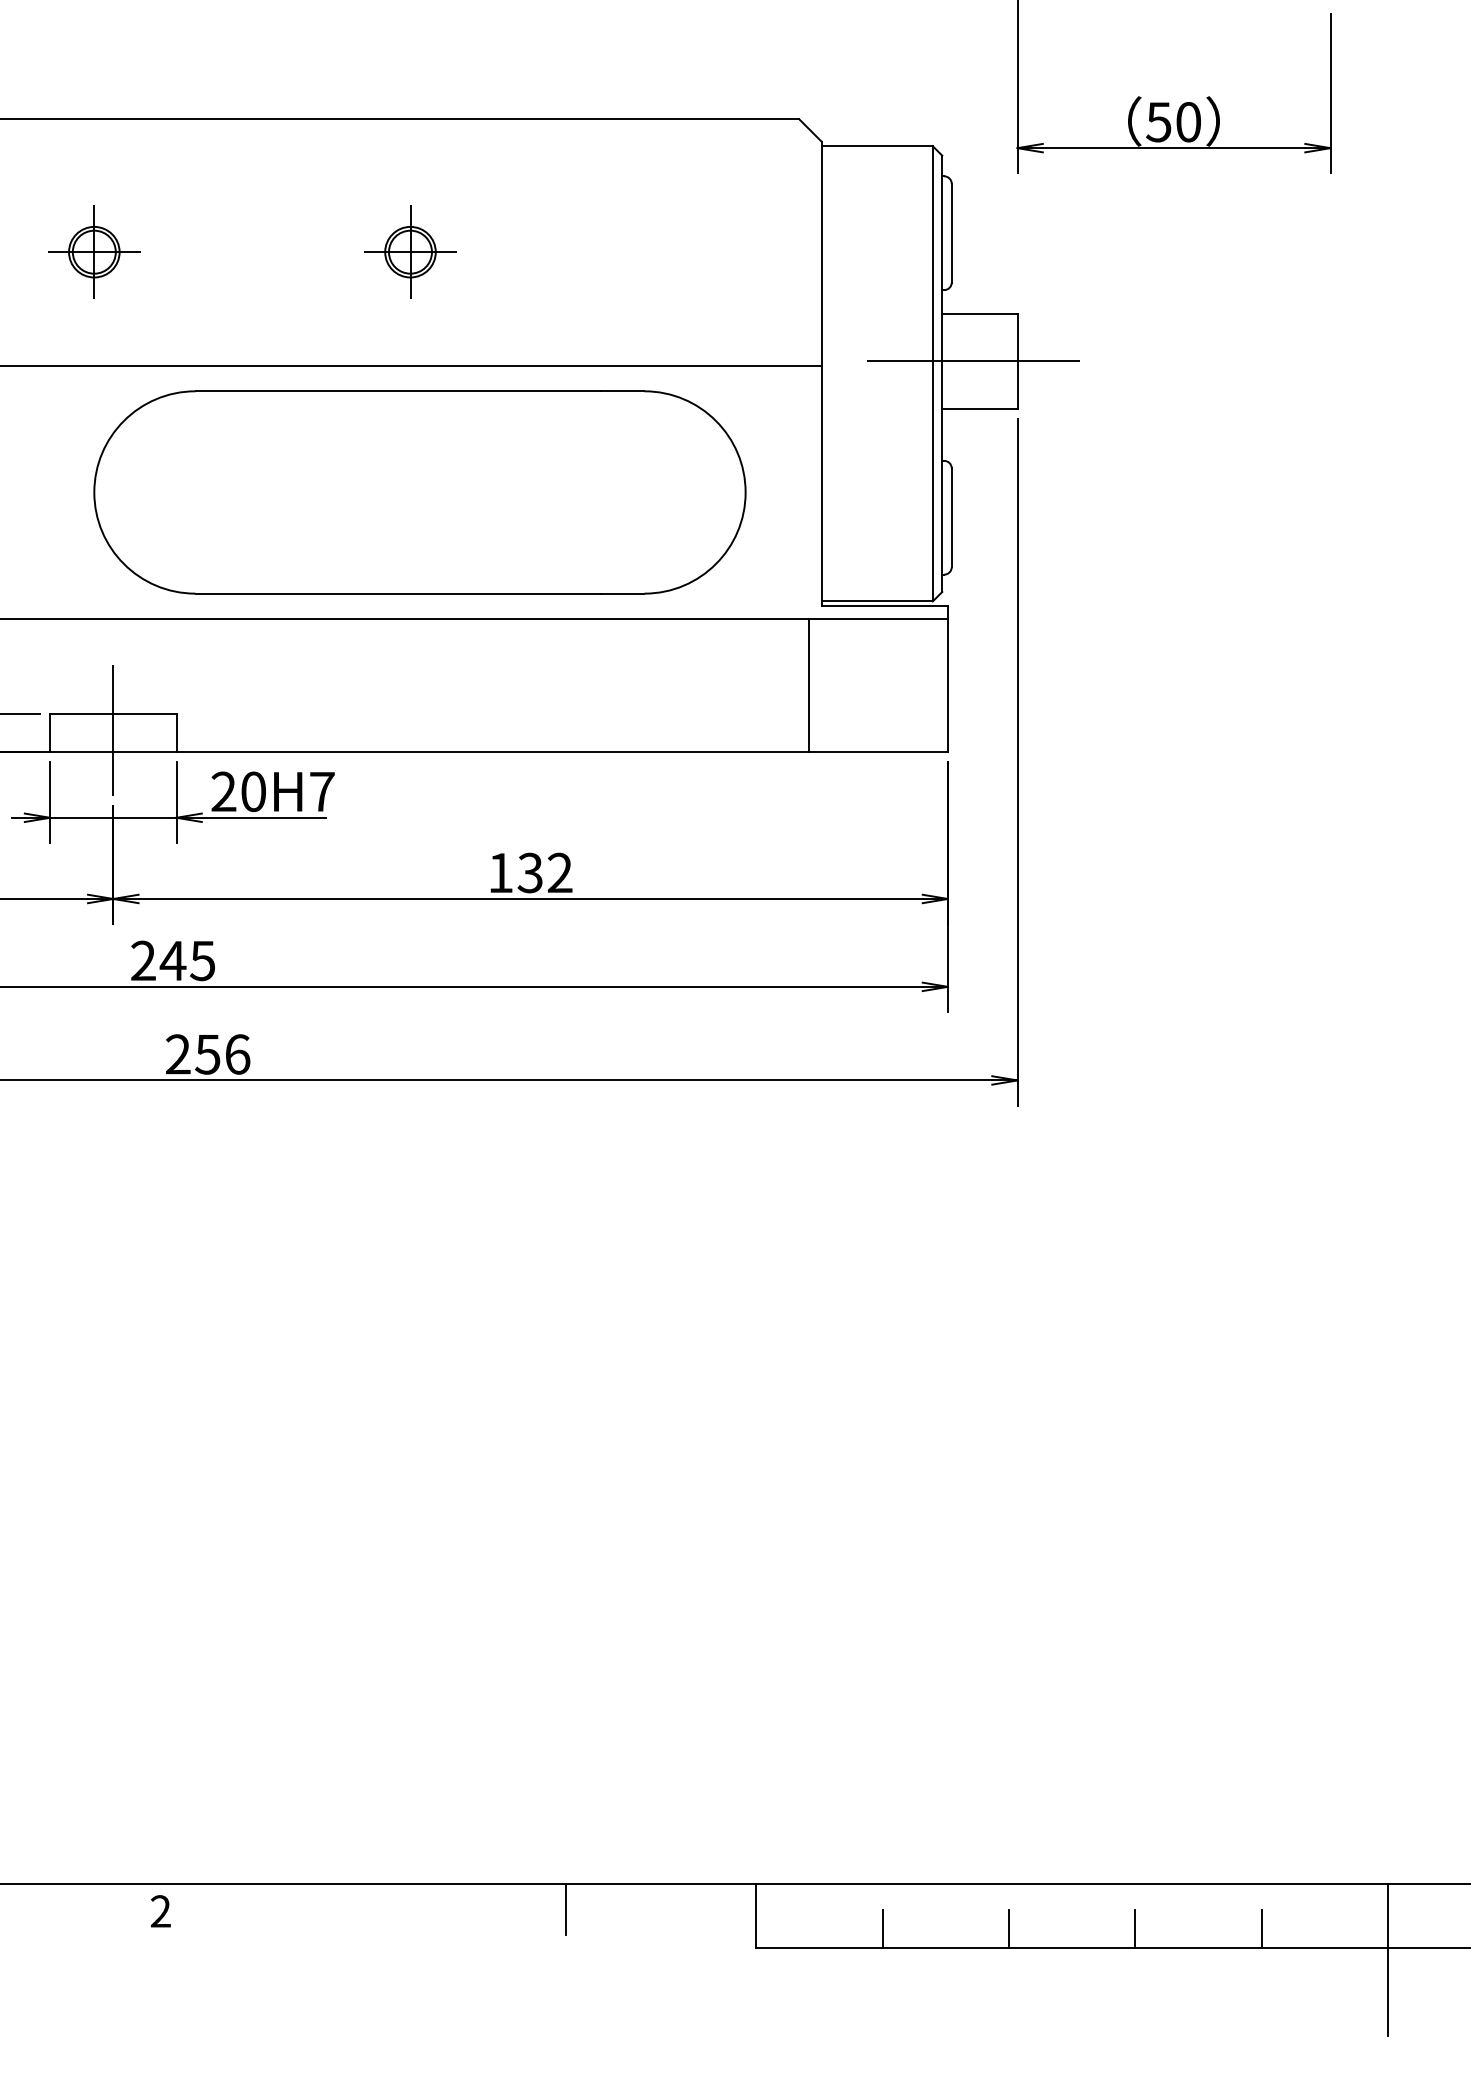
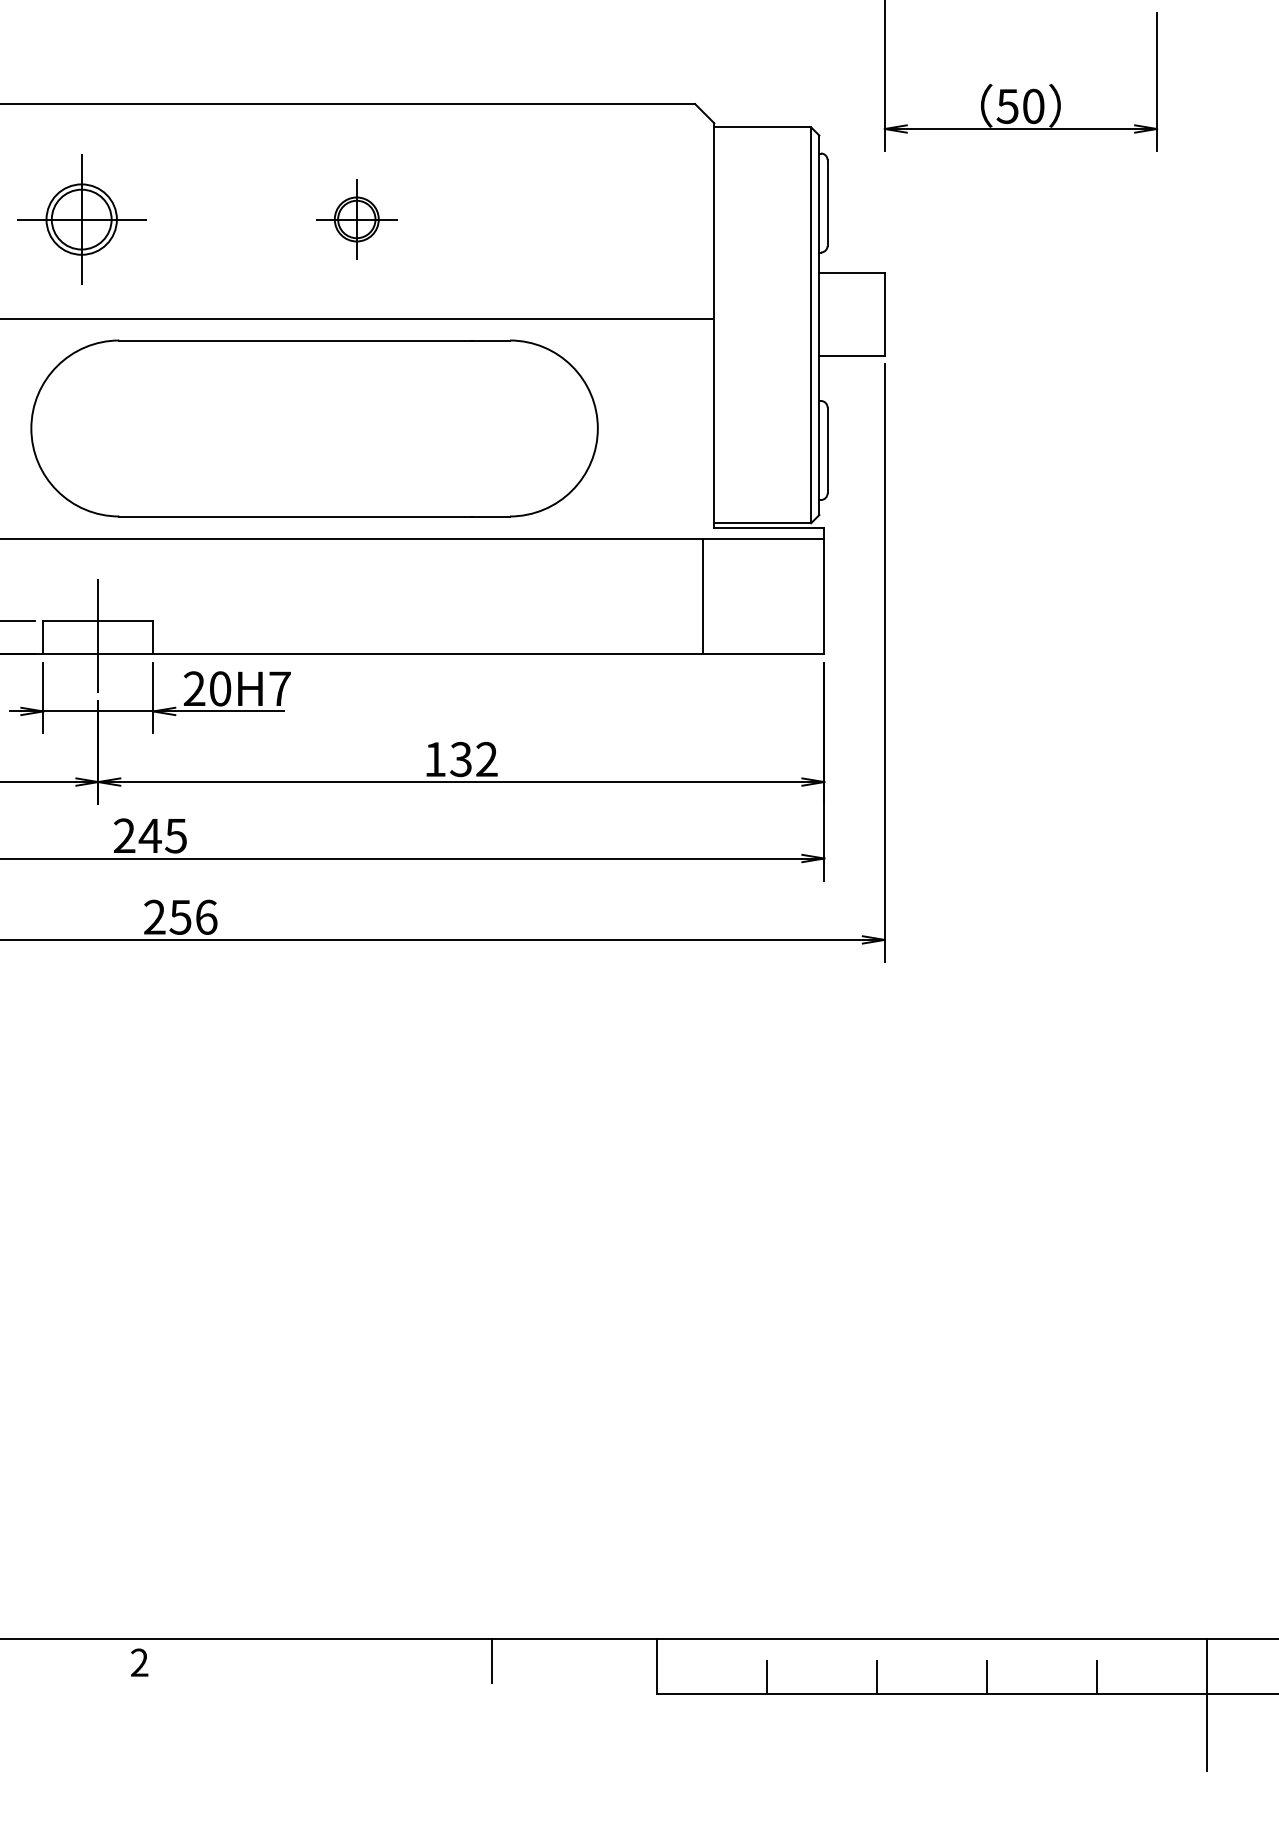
part: (94, 251) -> (81, 218), size x1.6
line: (972, 361) -> (845, 314), removed
part: (419, 492) -> (314, 428), moved

